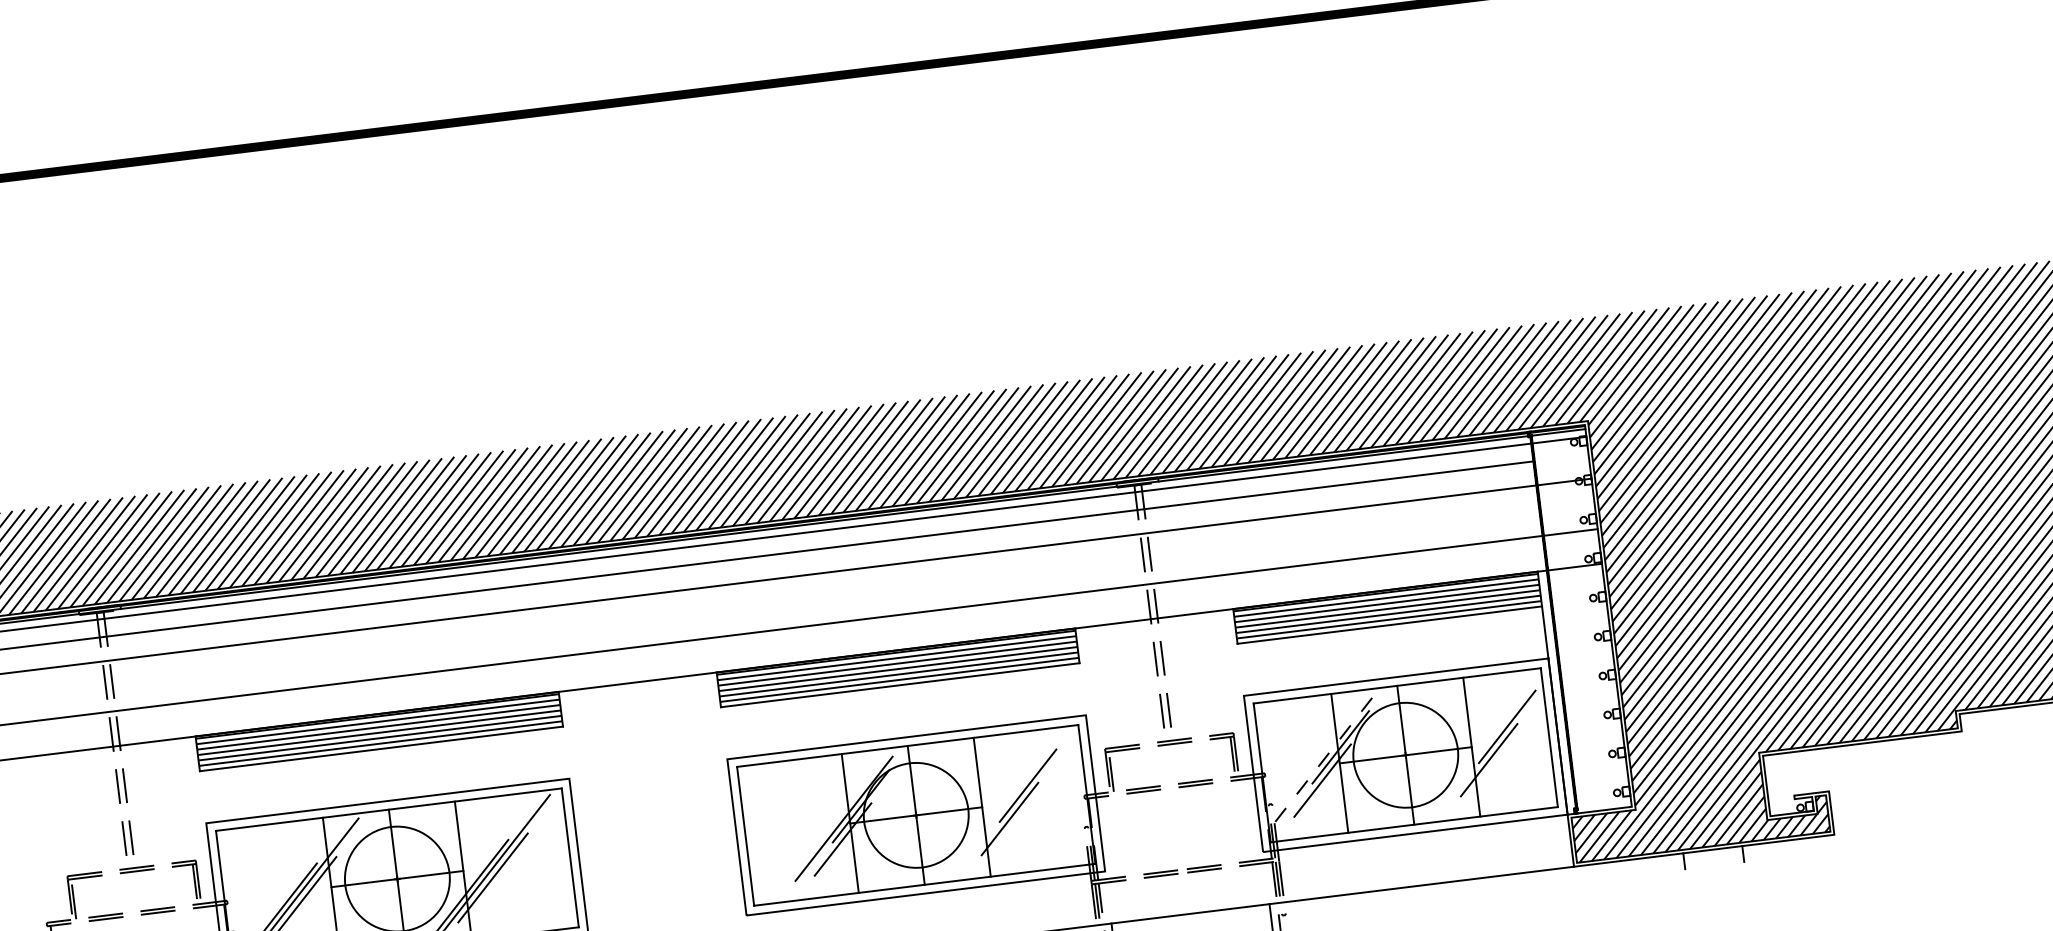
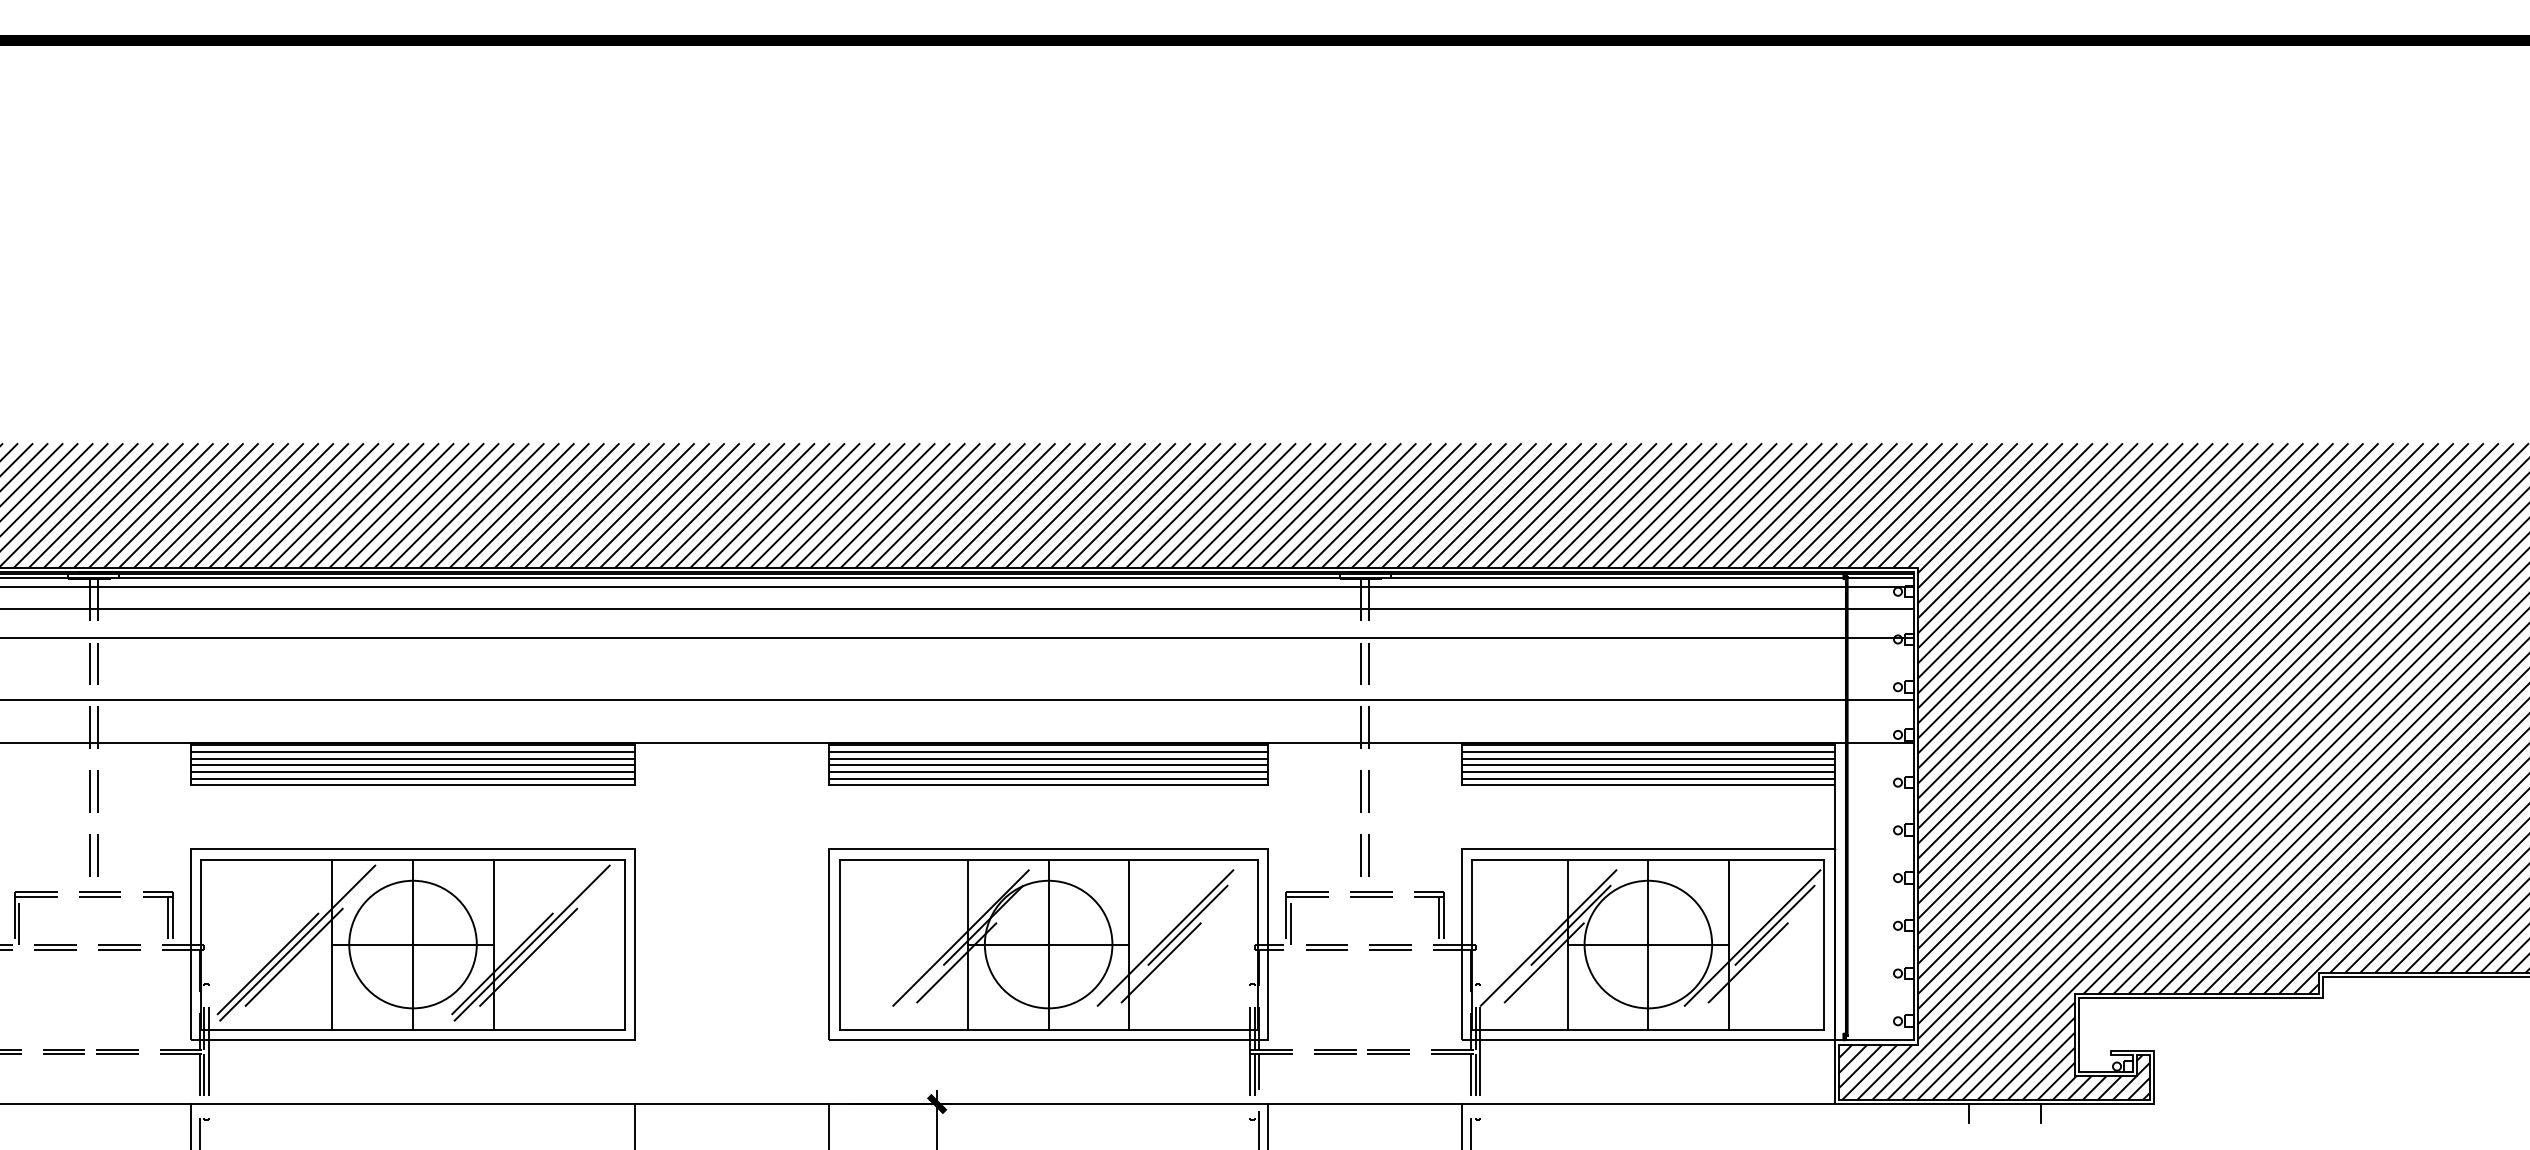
line: (1561, 457) -> (1880, 608), added
line: (1490, 739) -> (1752, 937), added
line: (1323, 760) -> (1548, 938), dashed -> solid
line: (1010, 797) -> (1165, 937), added

